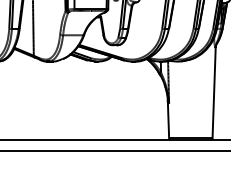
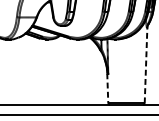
line: (214, 92) -> (146, 65), solid -> dashed
line: (168, 119) -> (107, 88), solid -> dashed

